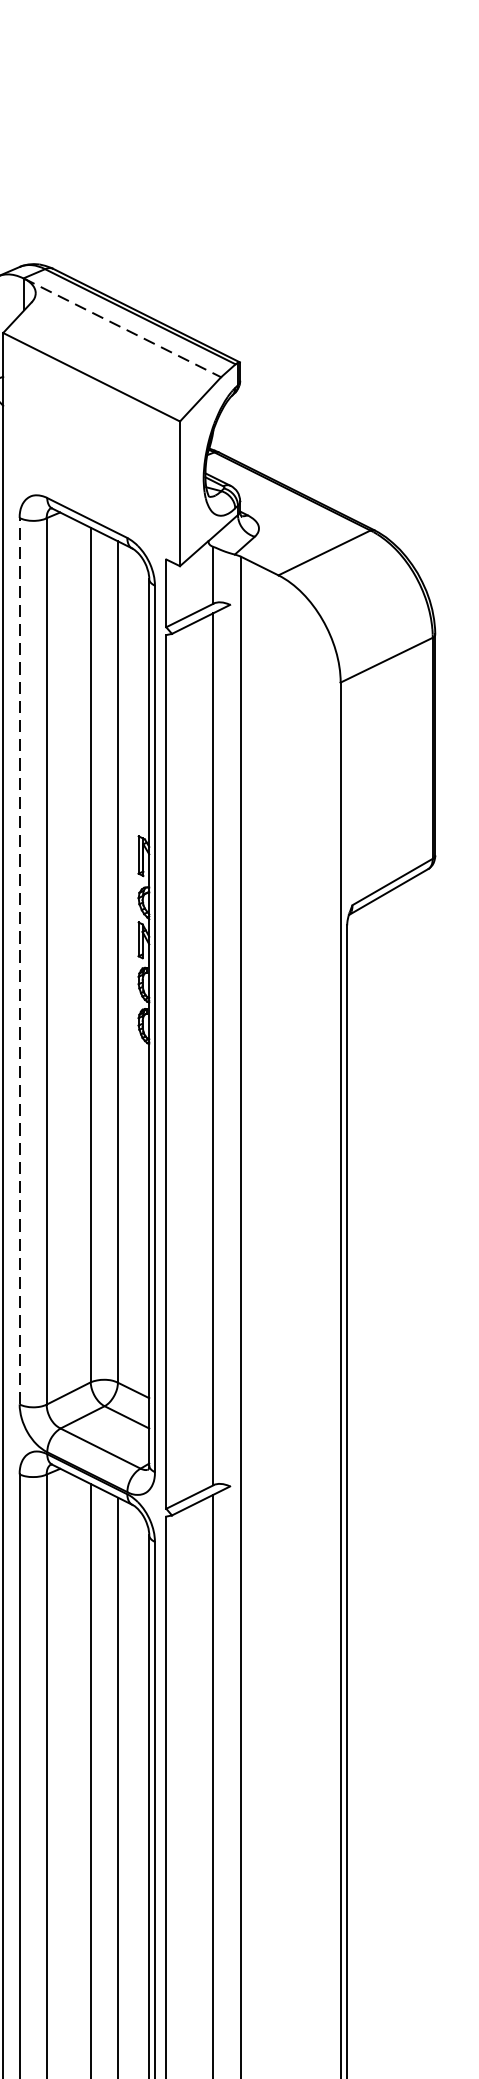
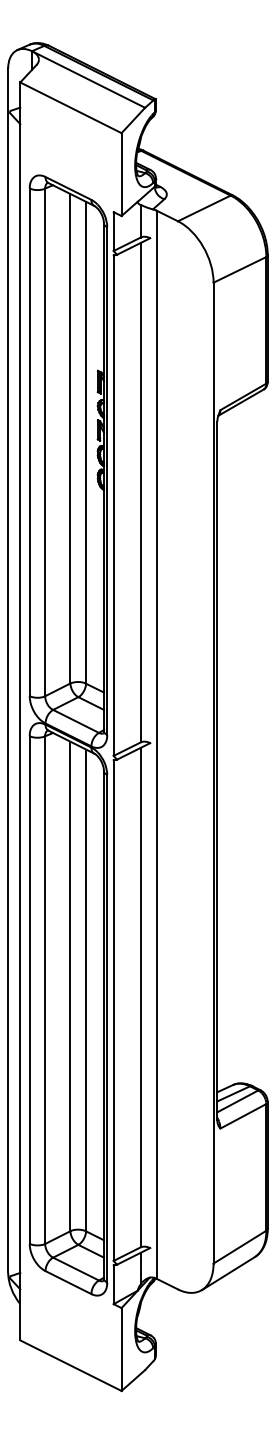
line: (124, 327) -> (89, 79), dashed -> solid
line: (19, 961) -> (29, 442), dashed -> solid

